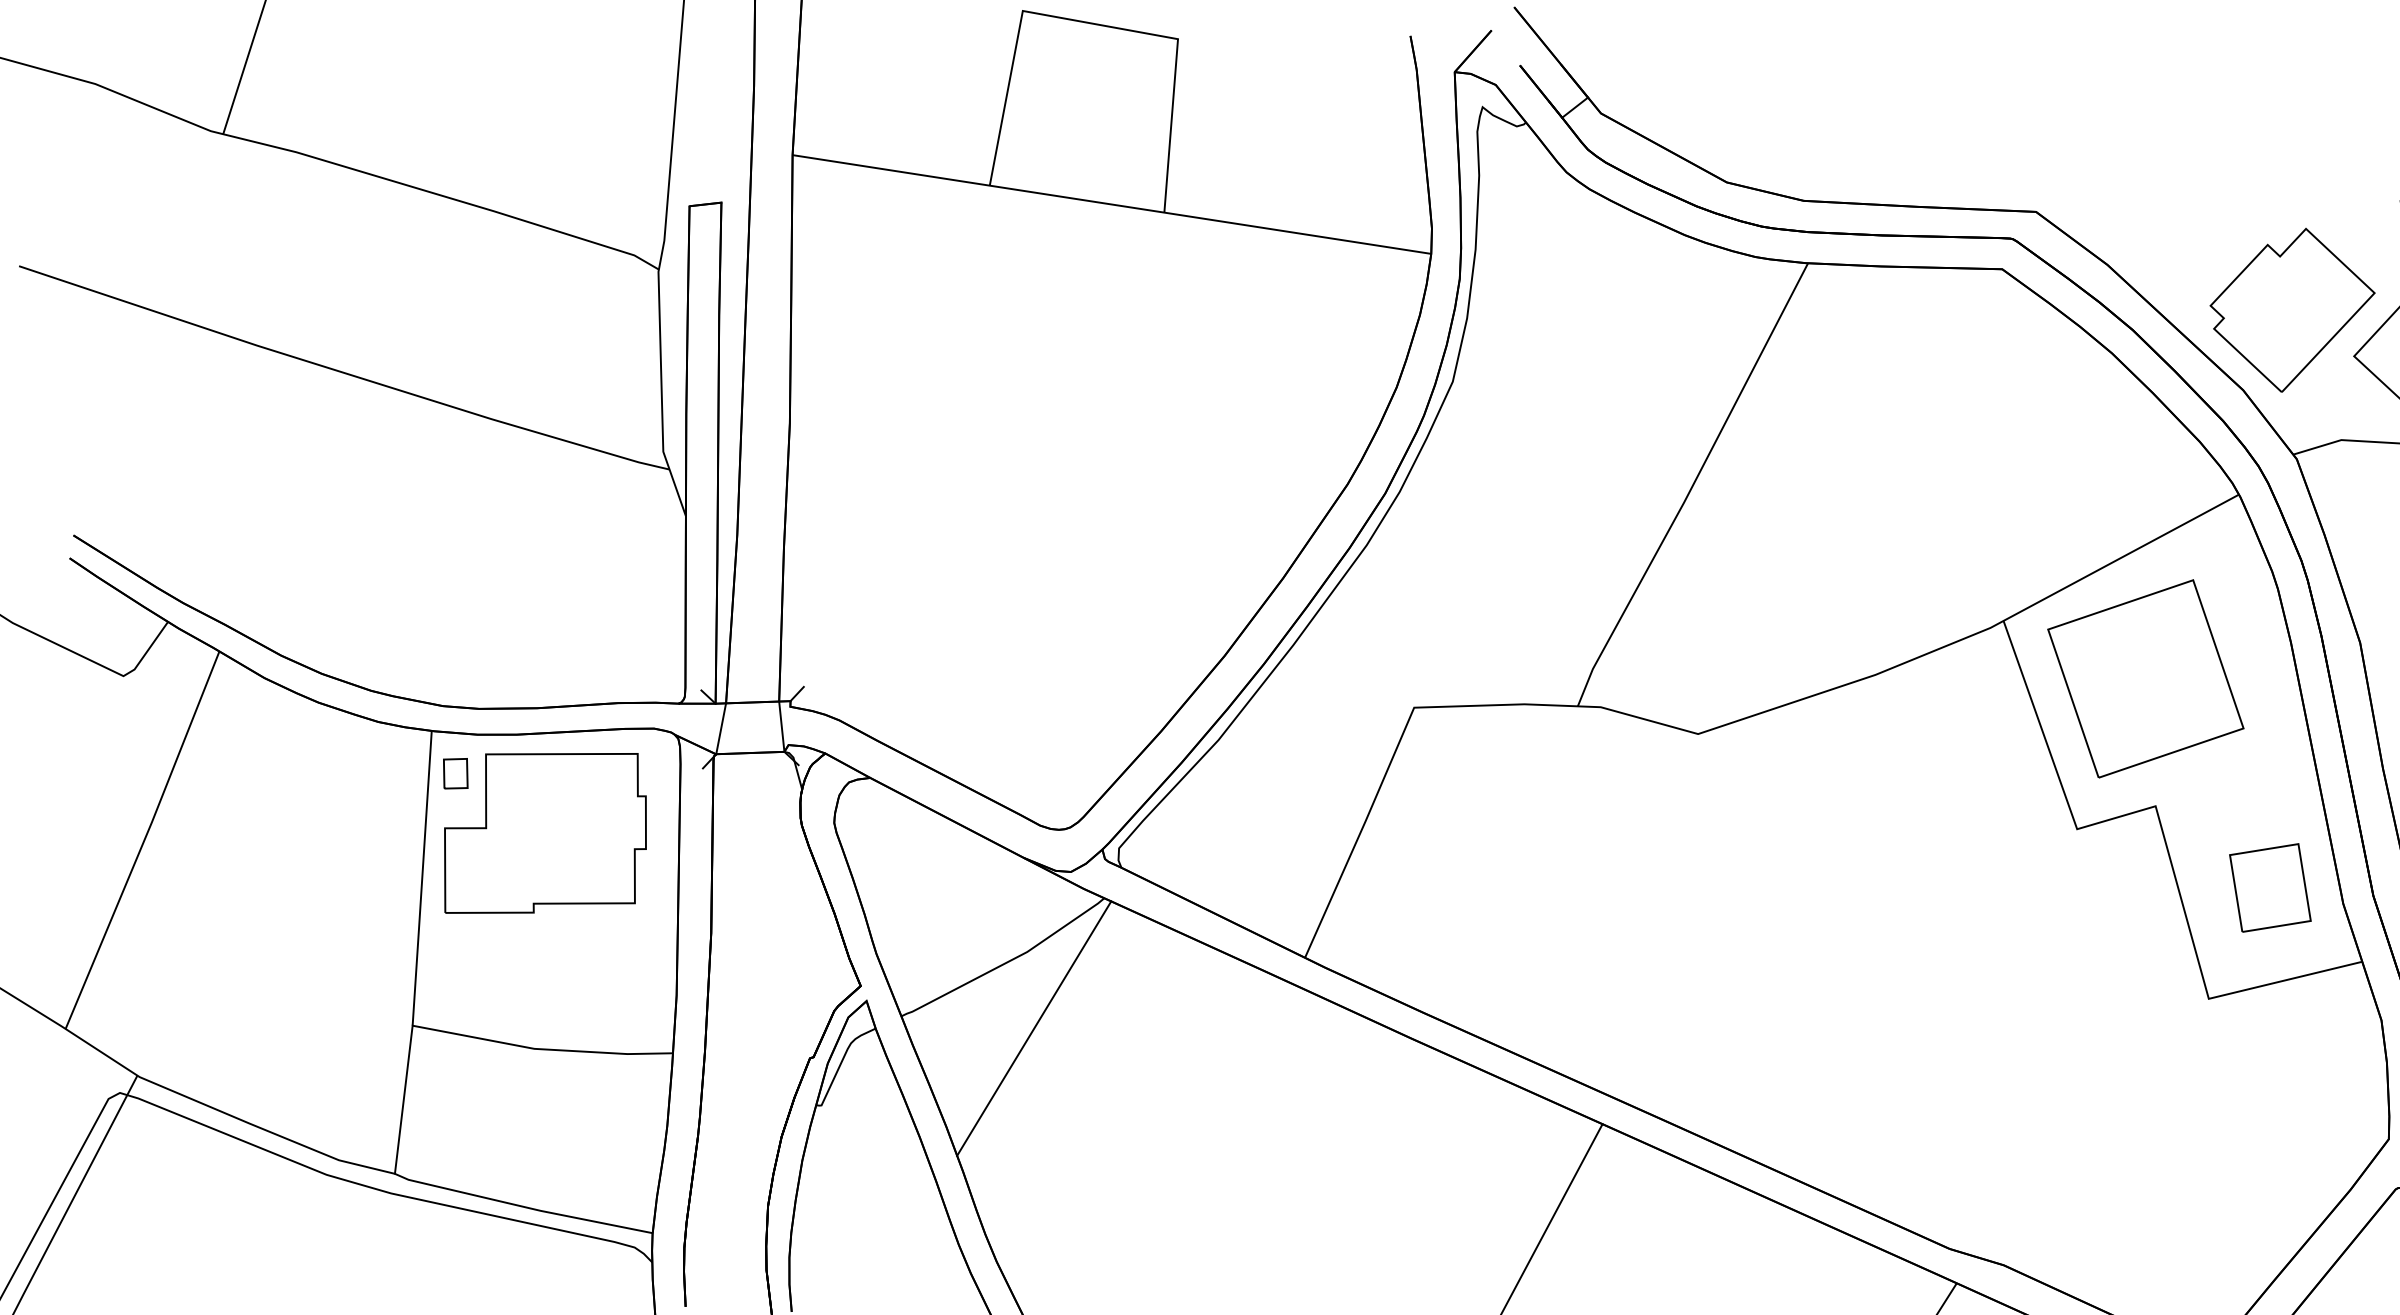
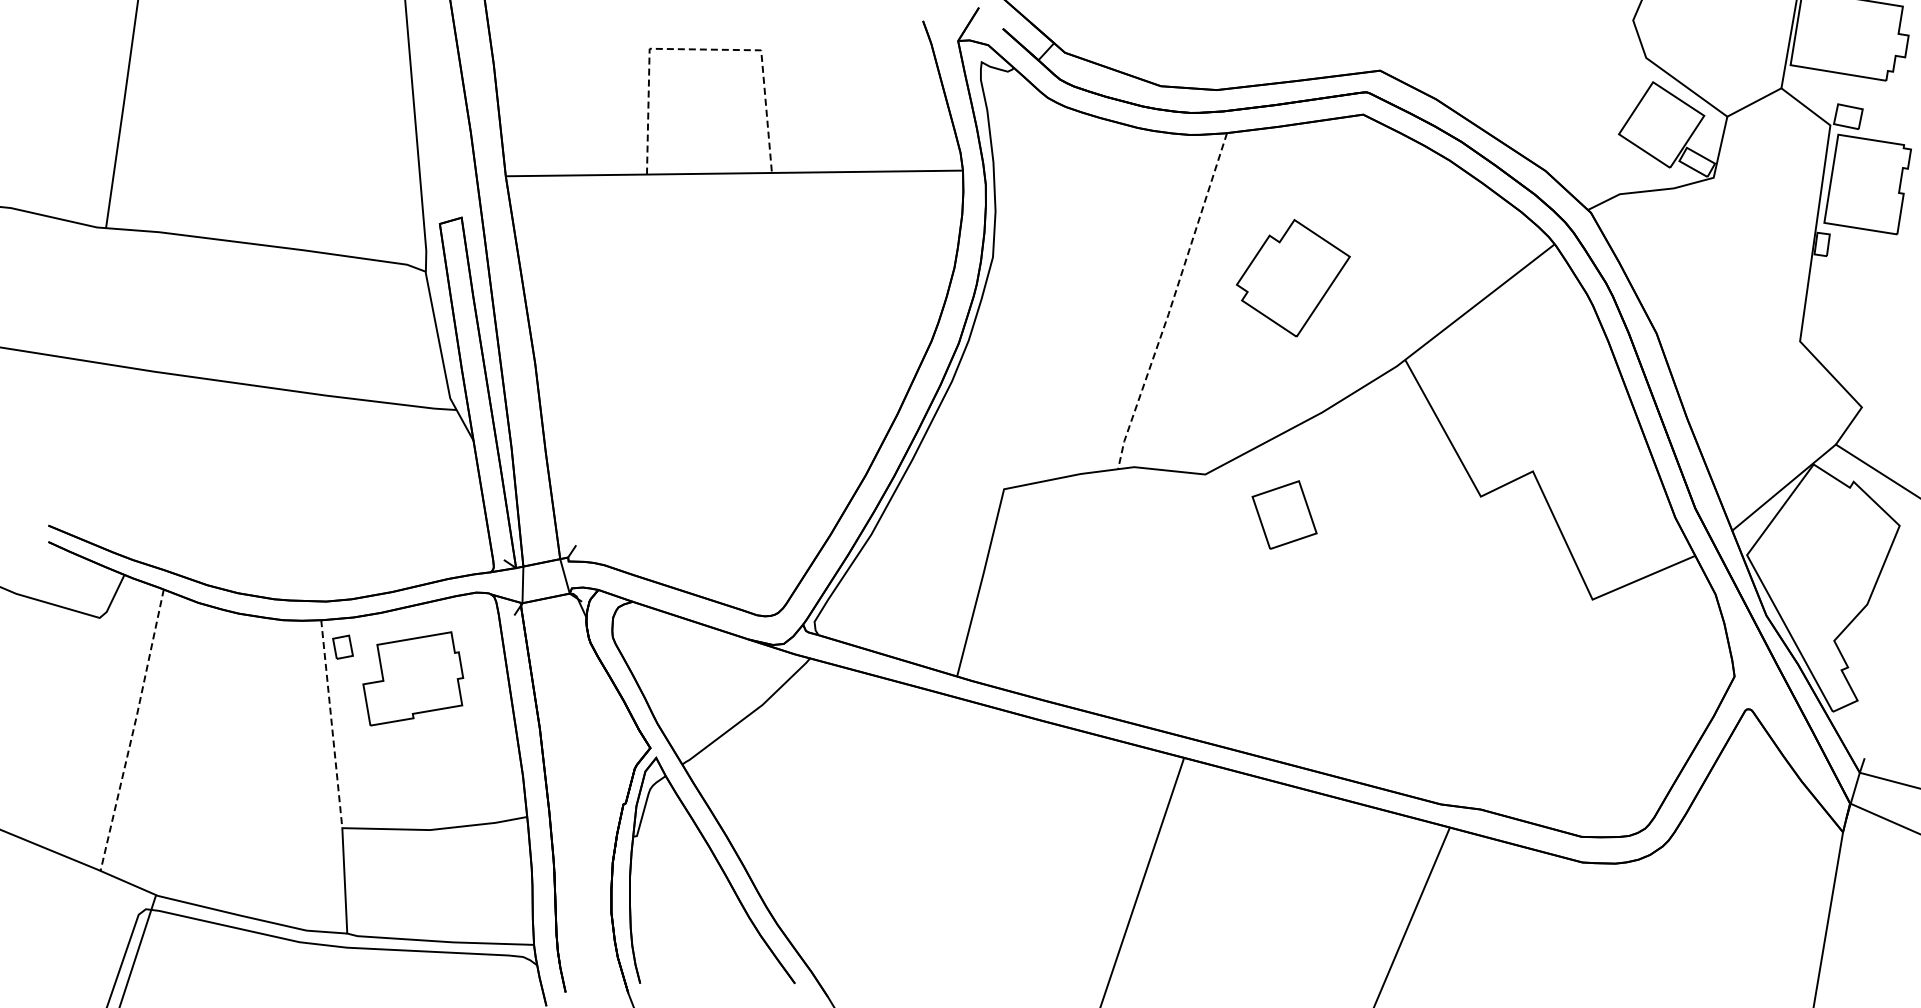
line: (1099, 24) -> (704, 49), solid -> dashed
part: (2291, 308) -> (1293, 277), moved
line: (1692, 488) -> (1172, 303), solid -> dashed
part: (2146, 678) -> (1511, 383), removed
part: (546, 833) -> (413, 678), size x0.7
line: (144, 840) -> (133, 730), solid -> dashed
line: (421, 880) -> (331, 725), solid -> dashed
part: (2270, 887) -> (1284, 514), moved
line: (1034, 1028) -> (776, 757), removed

